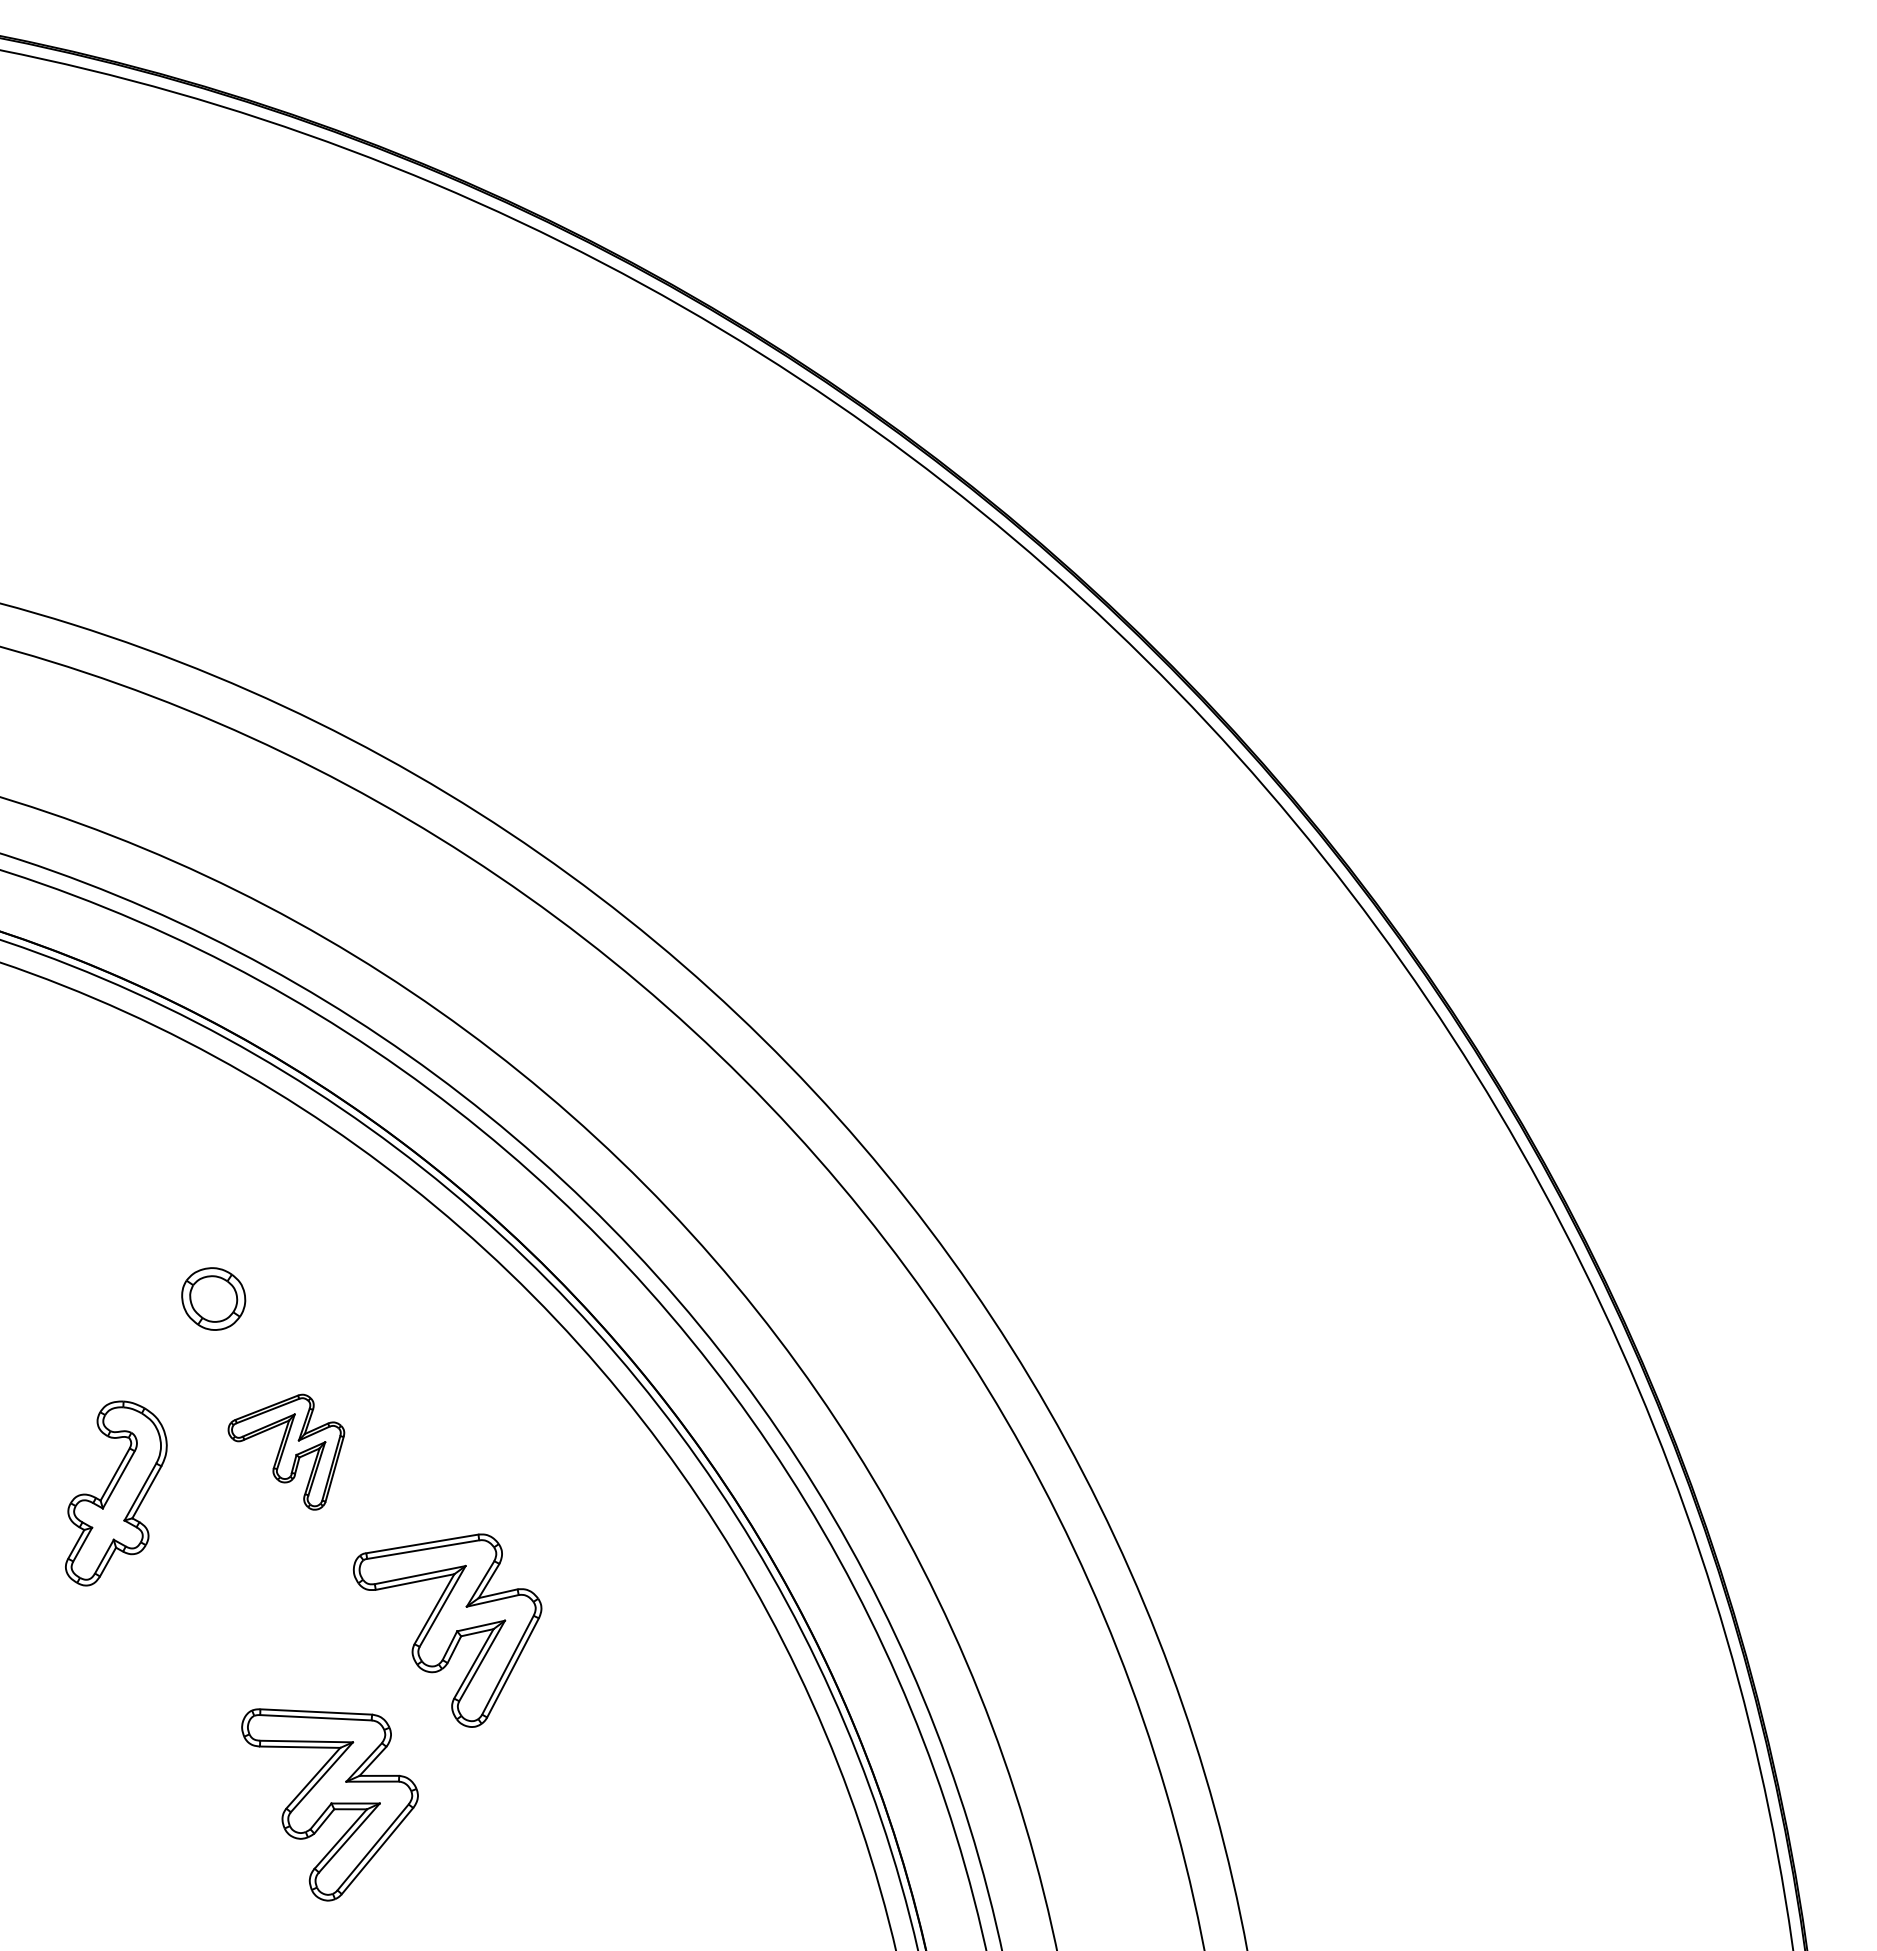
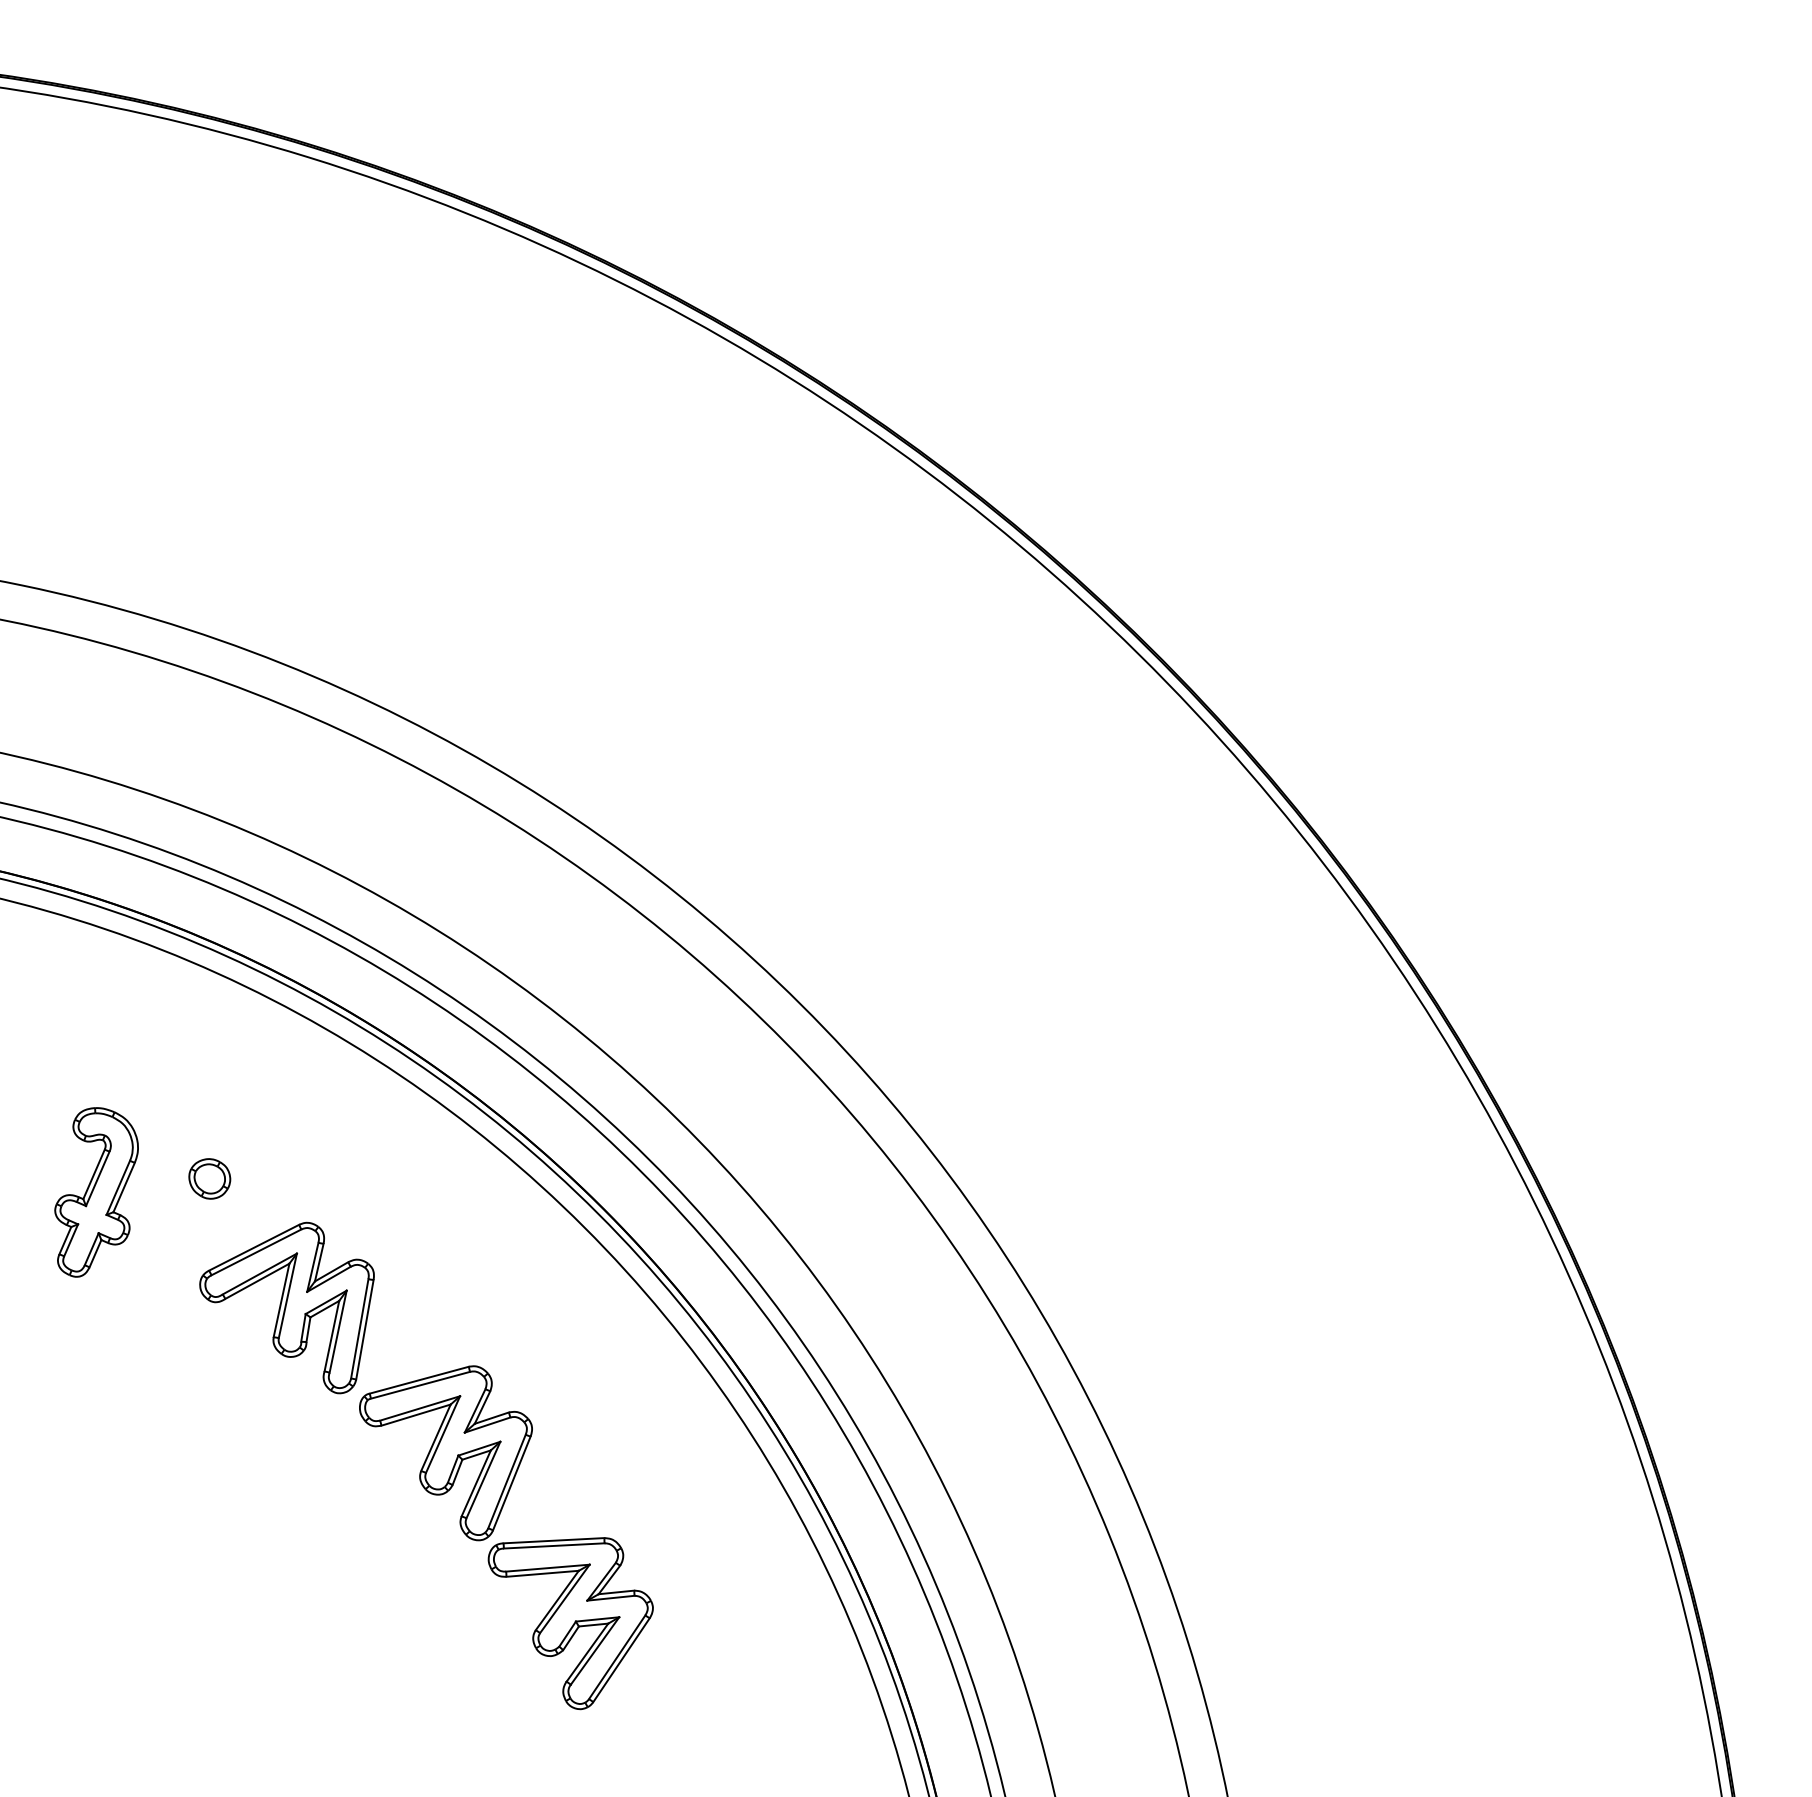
part: (213, 1298) -> (209, 1178), size x0.71
part: (284, 1449) -> (286, 1307), size x1.67
part: (115, 1494) -> (96, 1192), moved
part: (325, 1805) -> (570, 1623), moved

